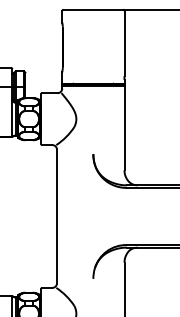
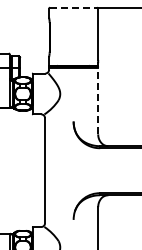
line: (93, 9) -> (73, 7), solid -> dashed
line: (124, 127) -> (98, 100), solid -> dashed

